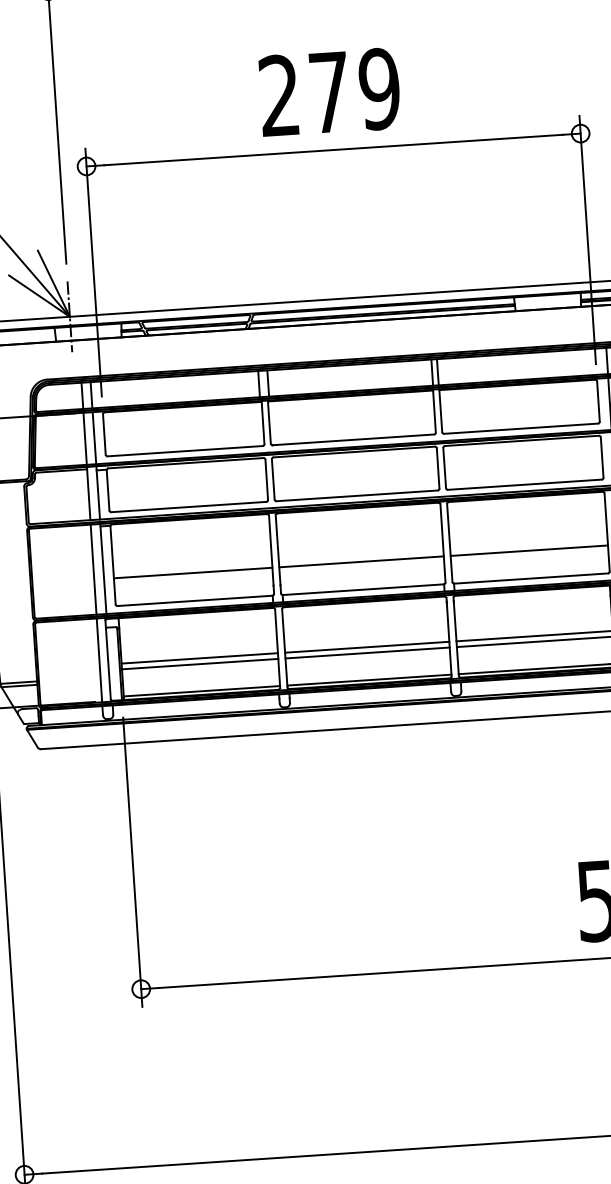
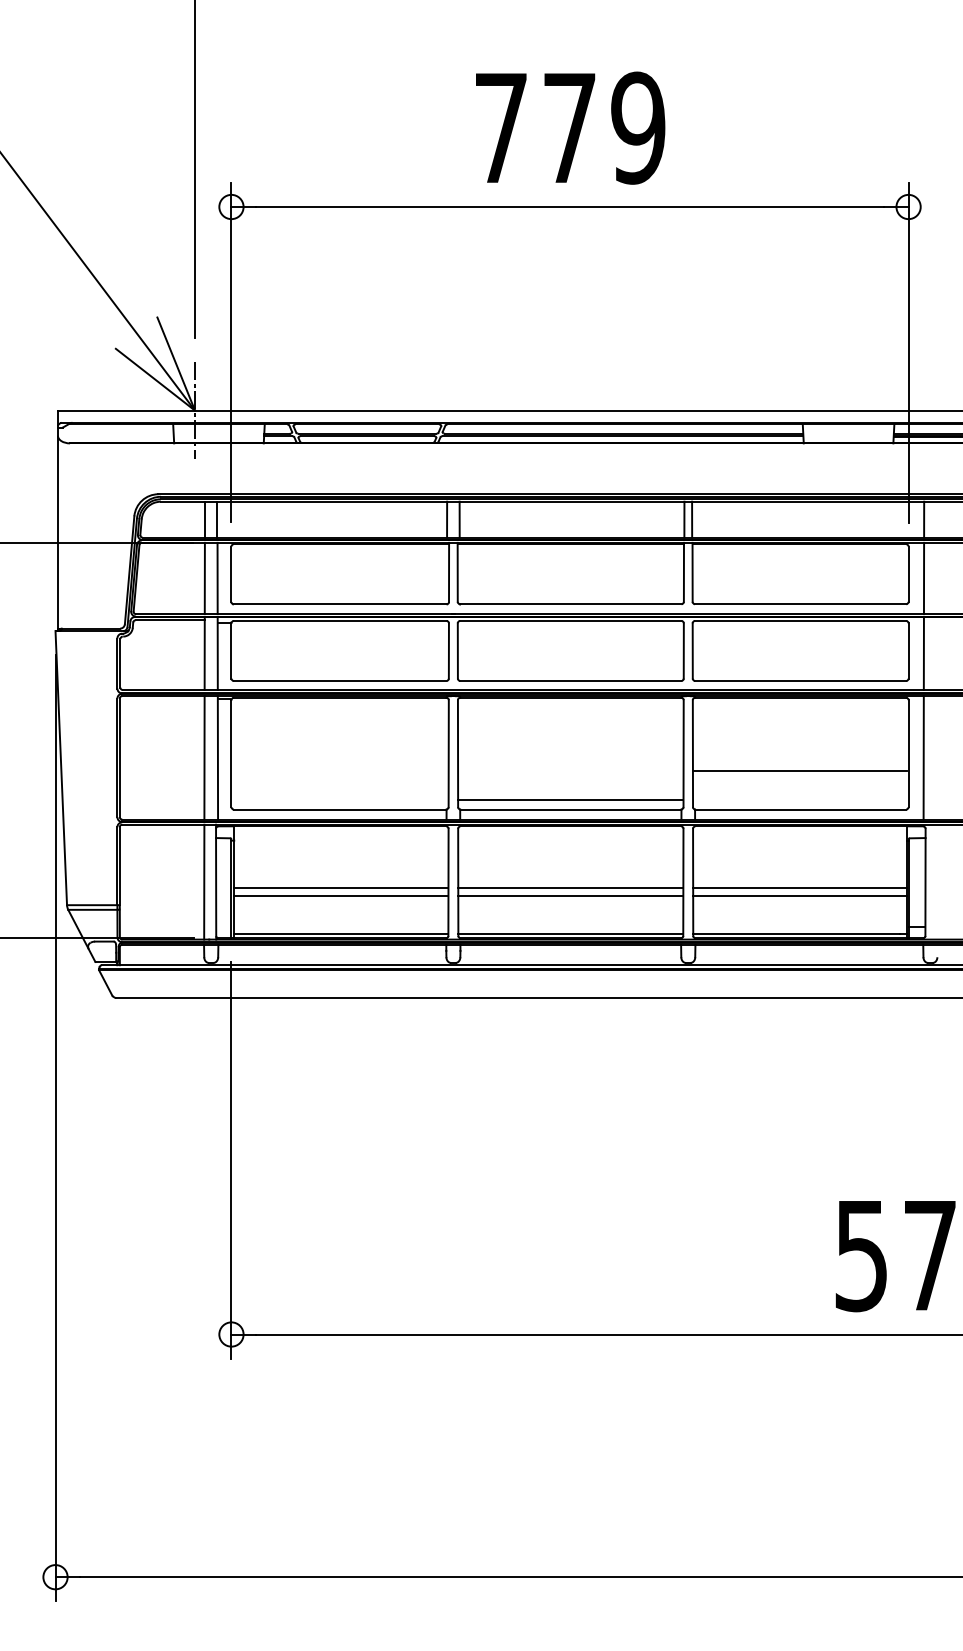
text: (278, 94) -> (500, 126), 279 -> 779
line: (361, 561) -> (570, 800), moved
line: (194, 573) -> (341, 771), removed

